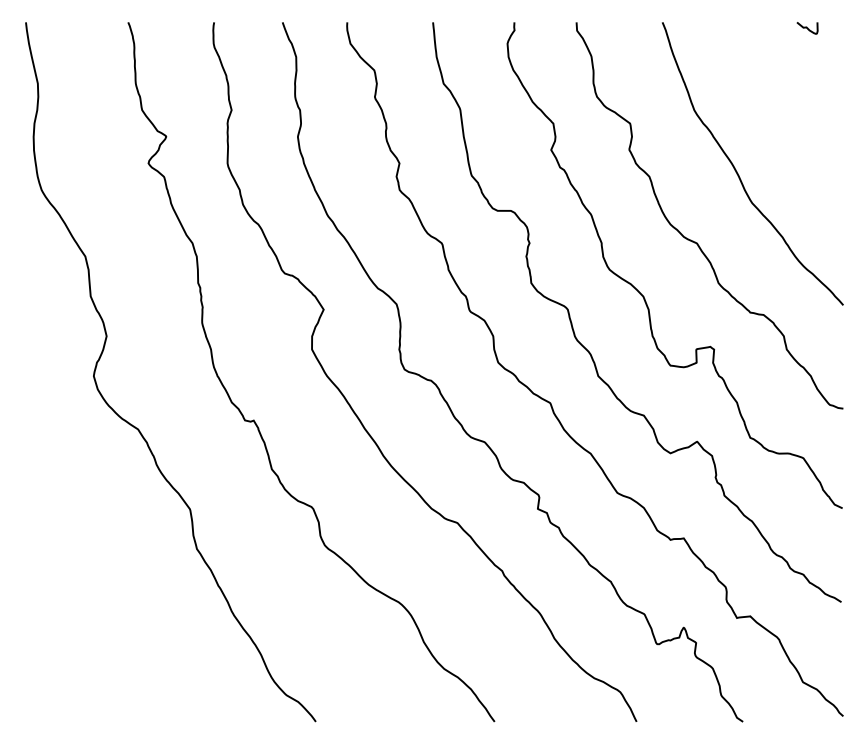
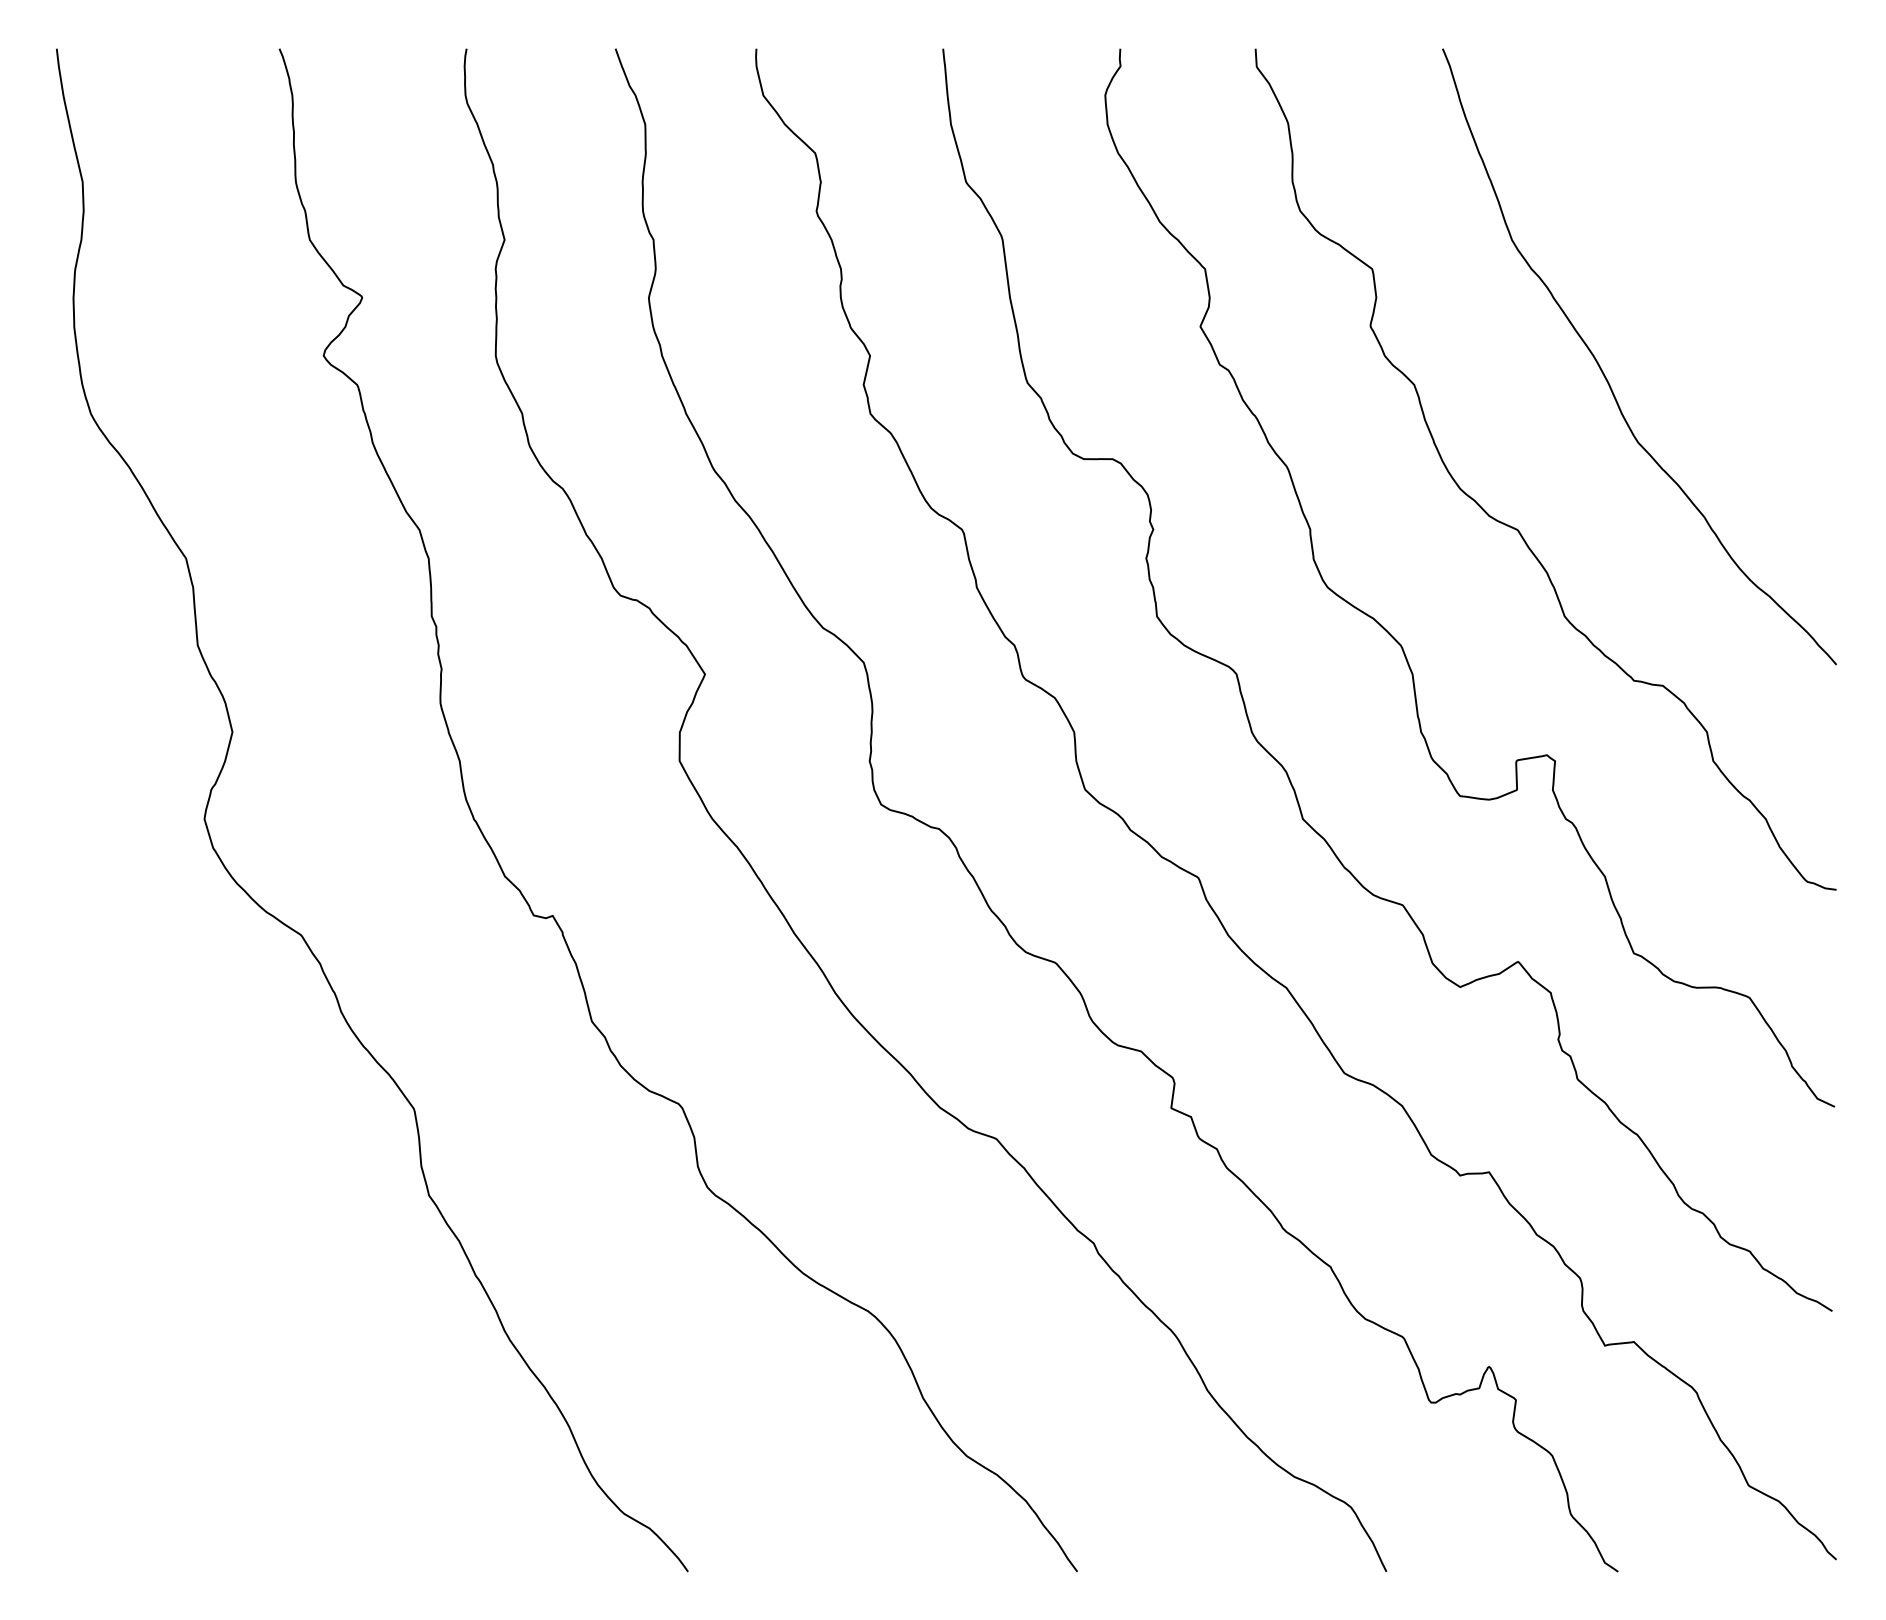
part: (807, 28) -> (1758, 62), removed

